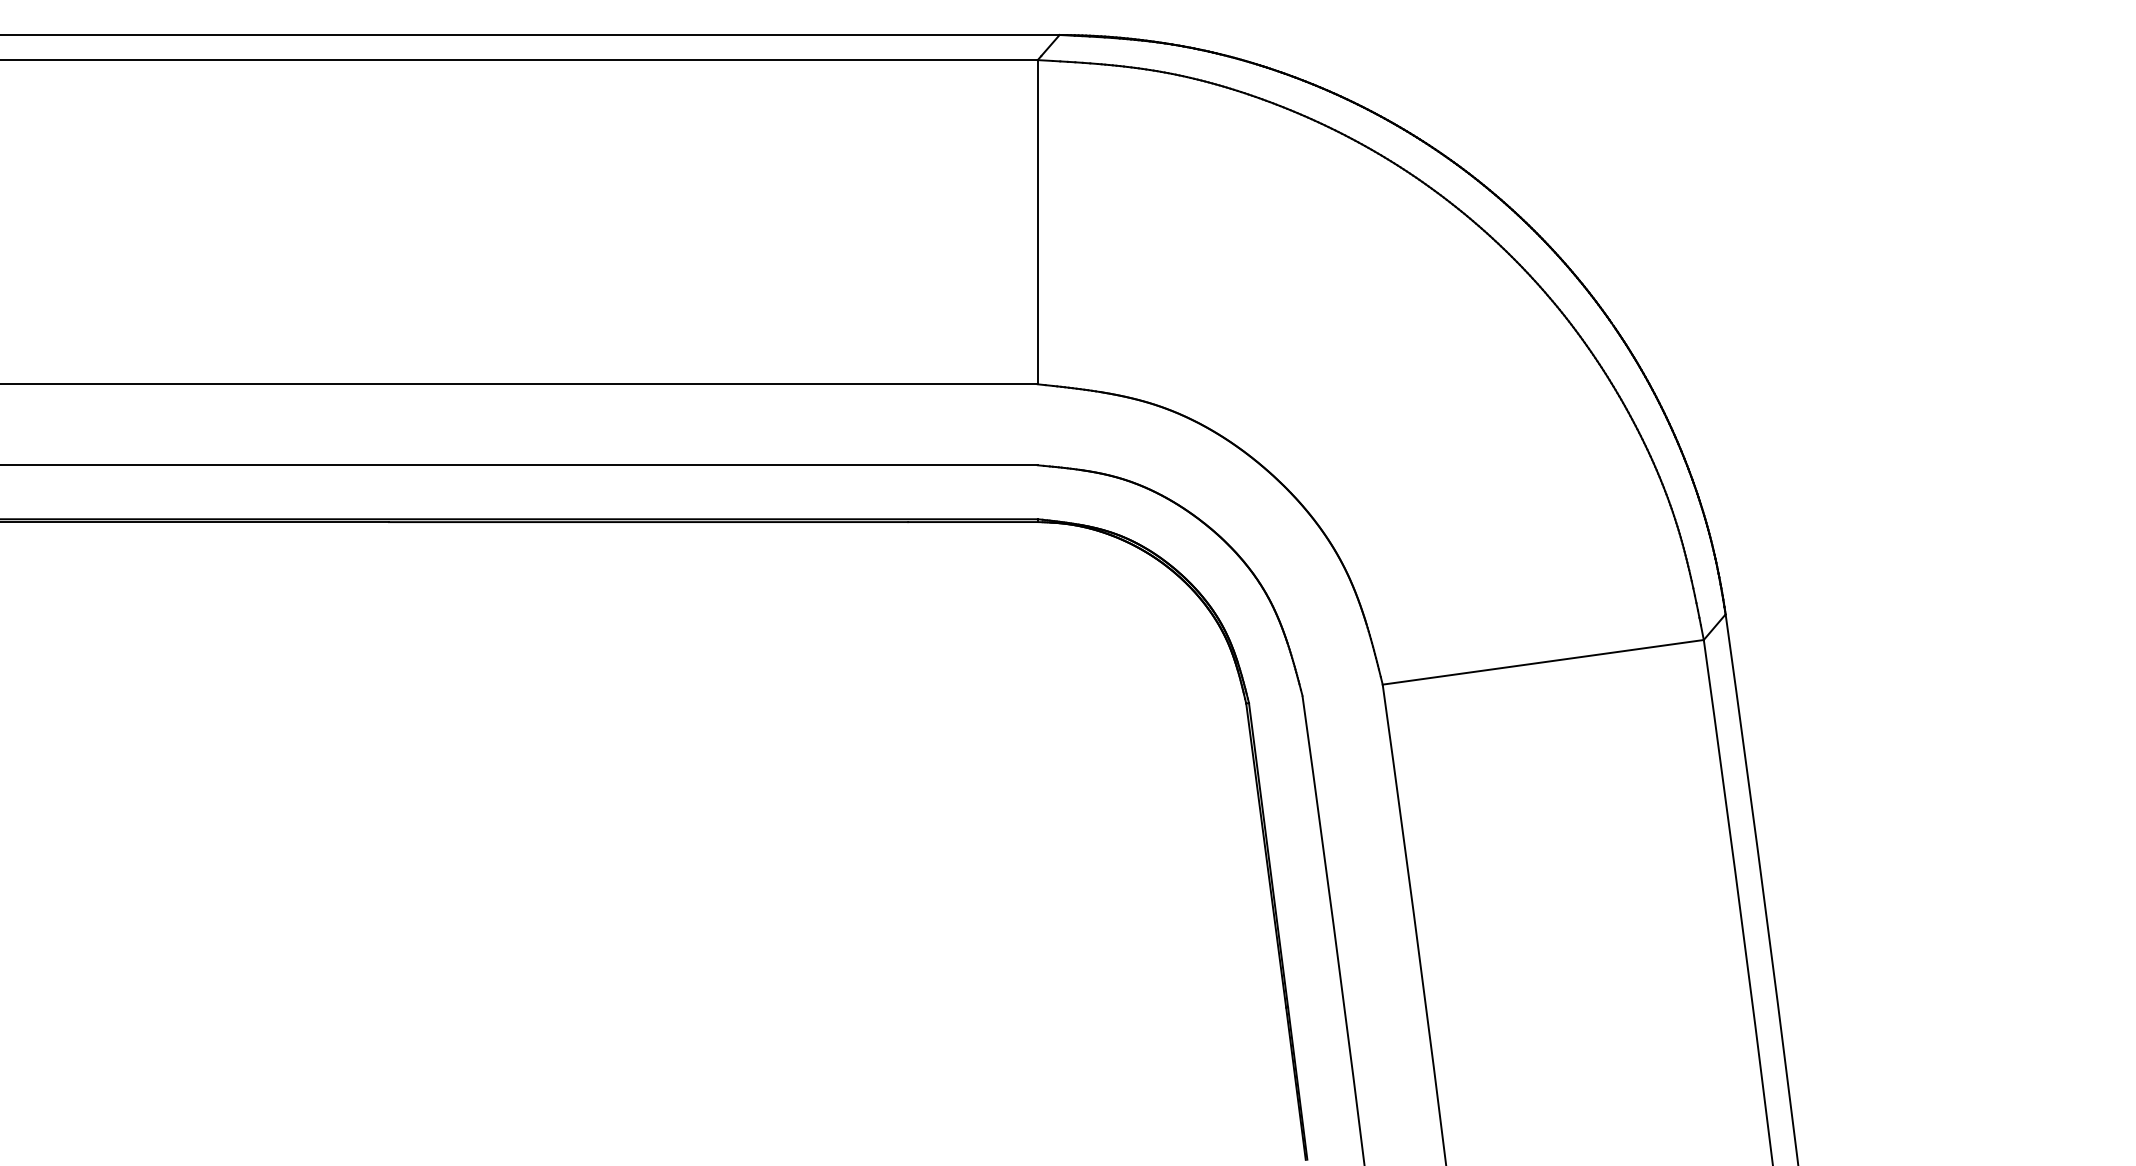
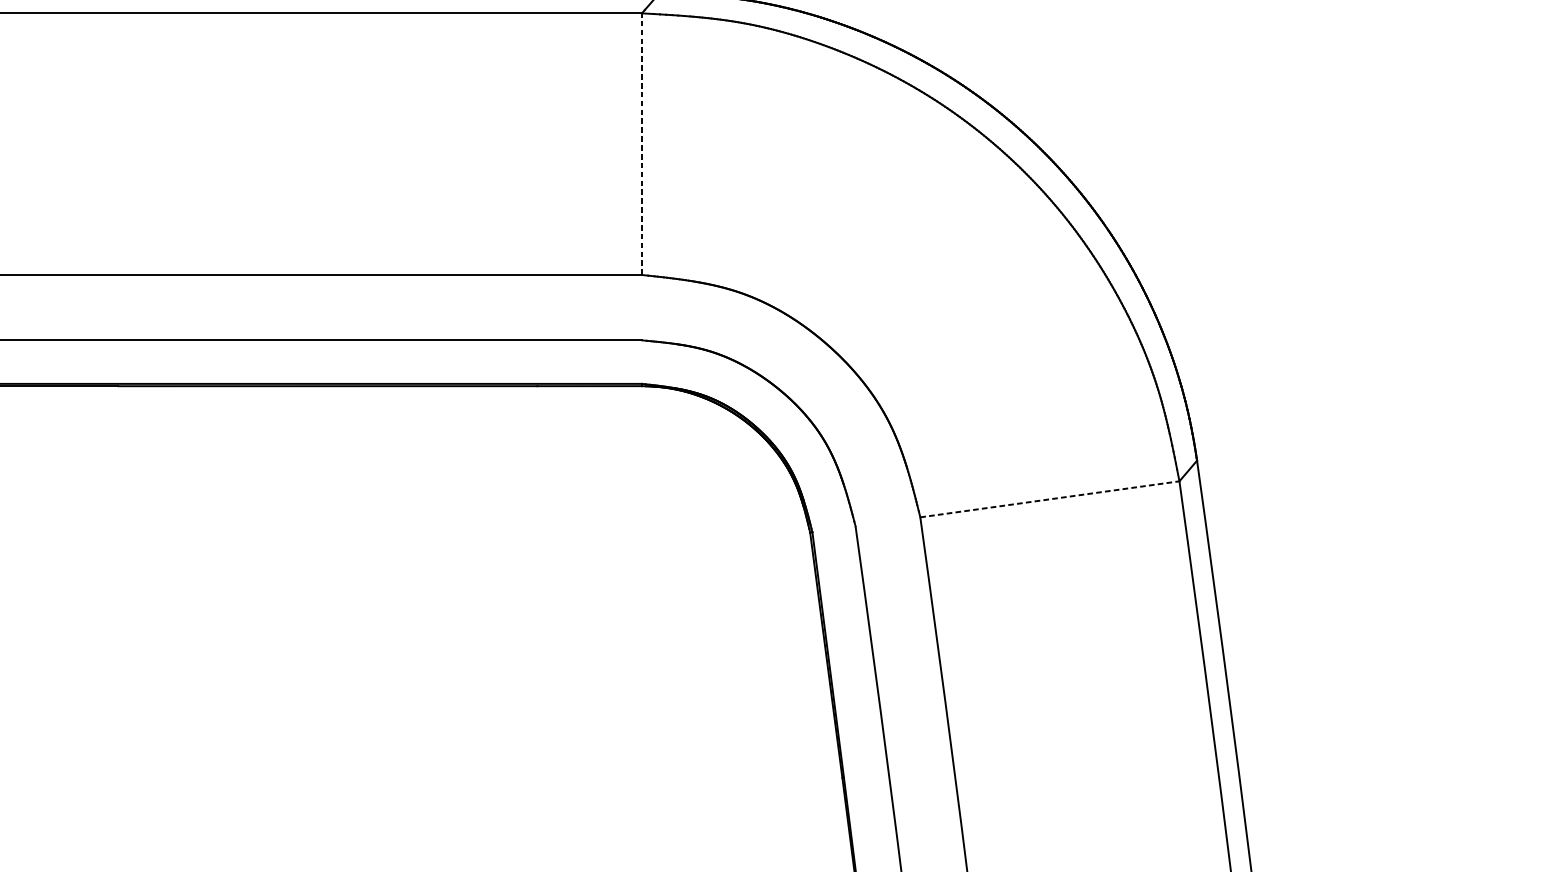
line: (1037, 221) -> (641, 143), solid -> dashed
line: (1543, 662) -> (1050, 499), solid -> dashed

